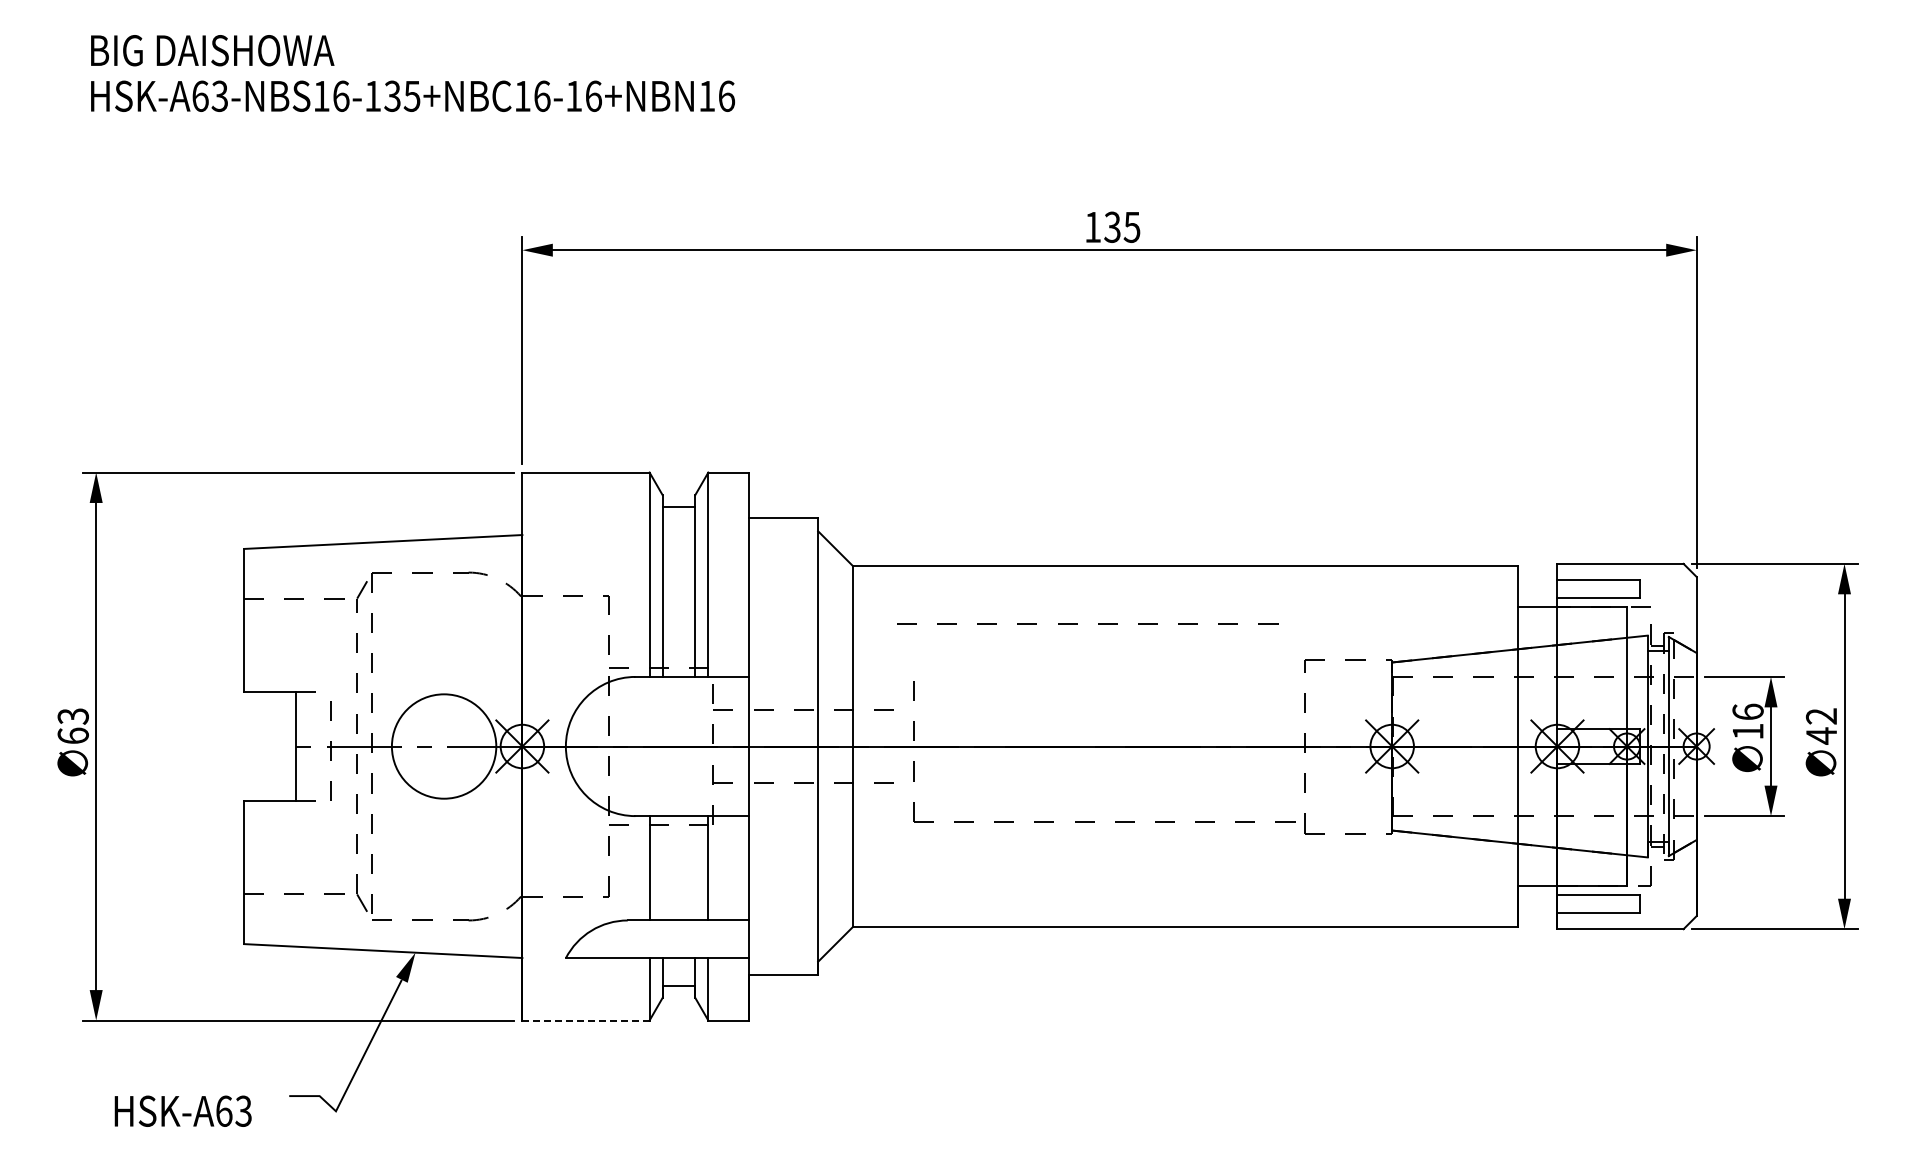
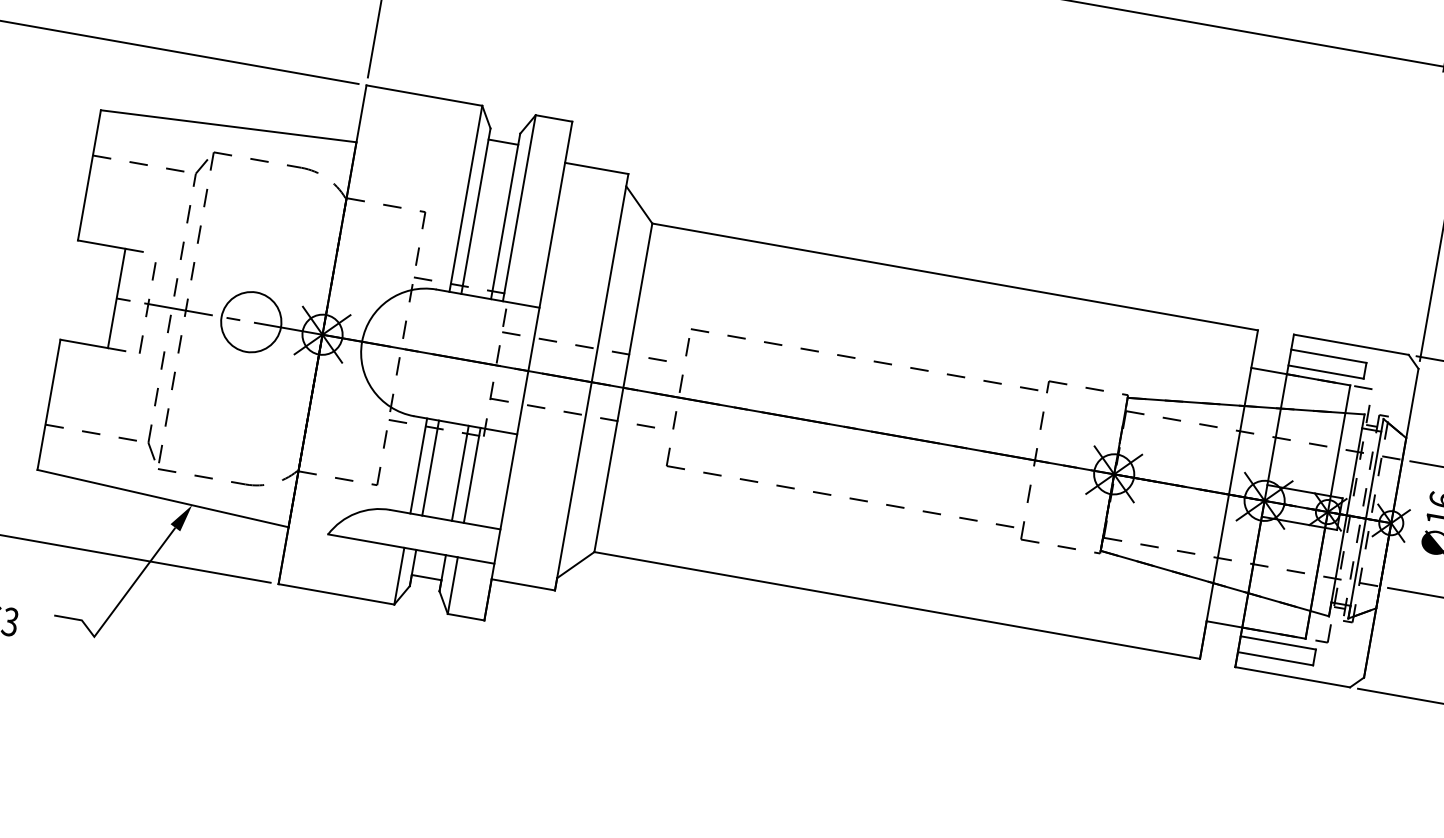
line: (1077, 623) -> (855, 357), moved
circle: (443, 746) -> (250, 322), size x0.62
line: (662, 868) -> (430, 468), added
line: (695, 868) -> (460, 473), added
line: (586, 1020) -> (336, 594), dashed -> solid

